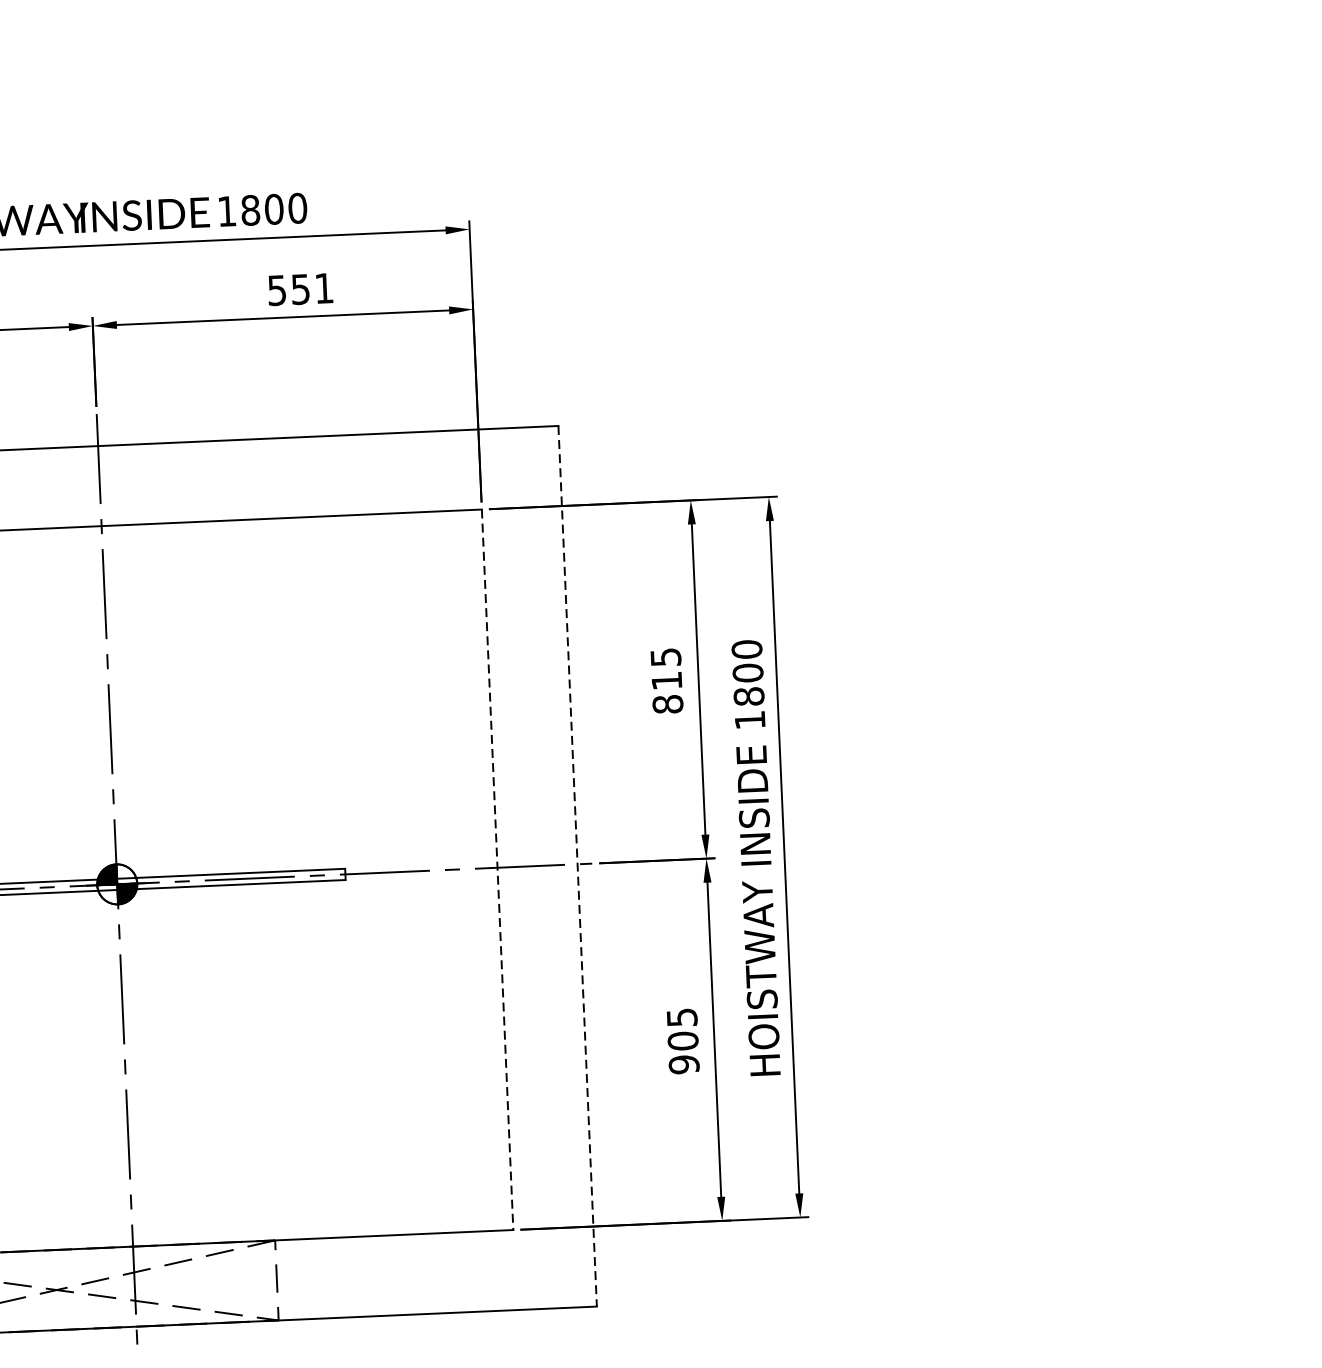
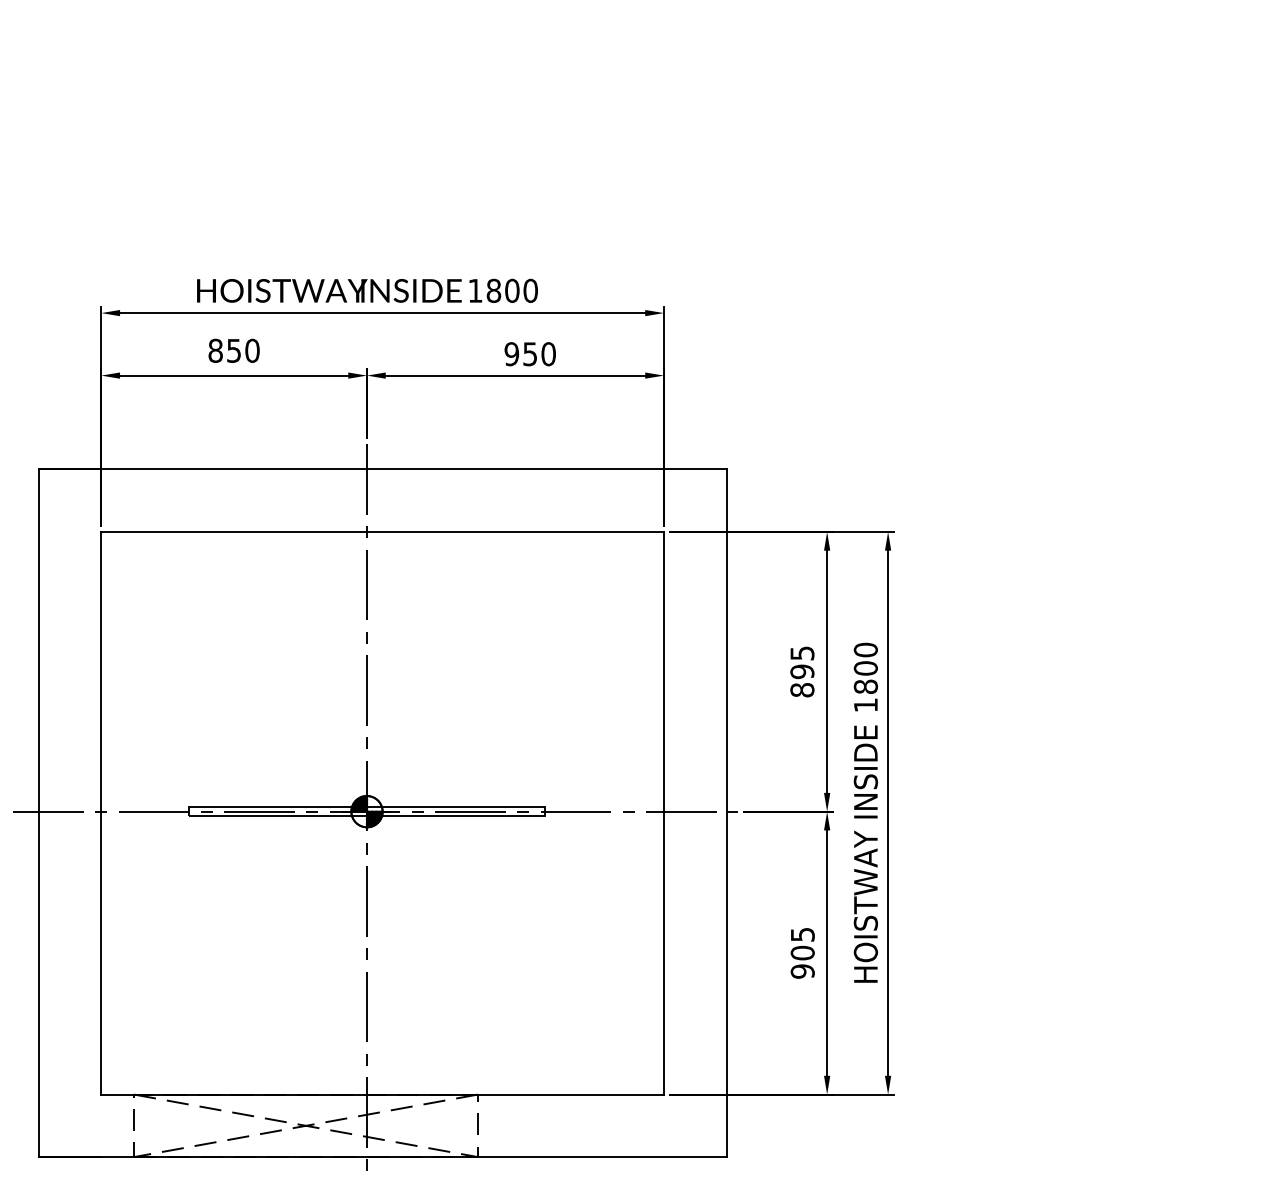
text: (299, 289) -> (529, 354), 551 -> 950
text: (667, 680) -> (802, 671), 815 -> 895
line: (577, 866) -> (726, 813), dashed -> solid
line: (497, 870) -> (663, 813), dashed -> solid

